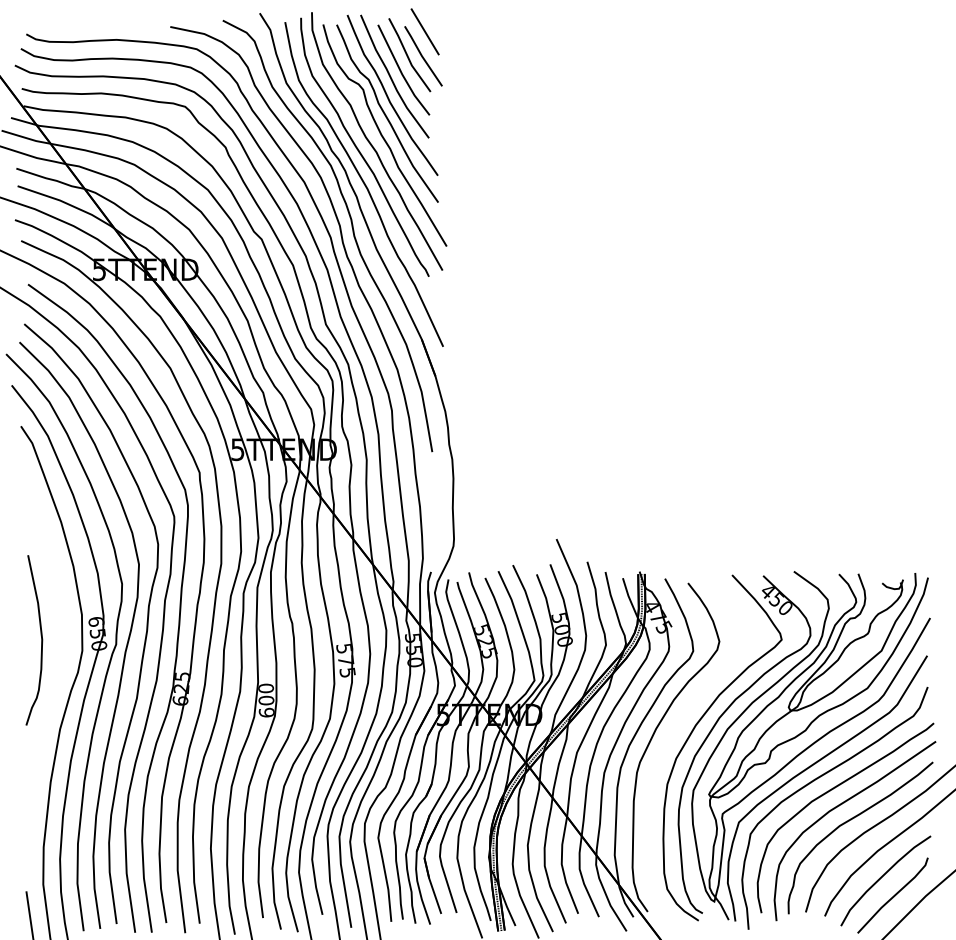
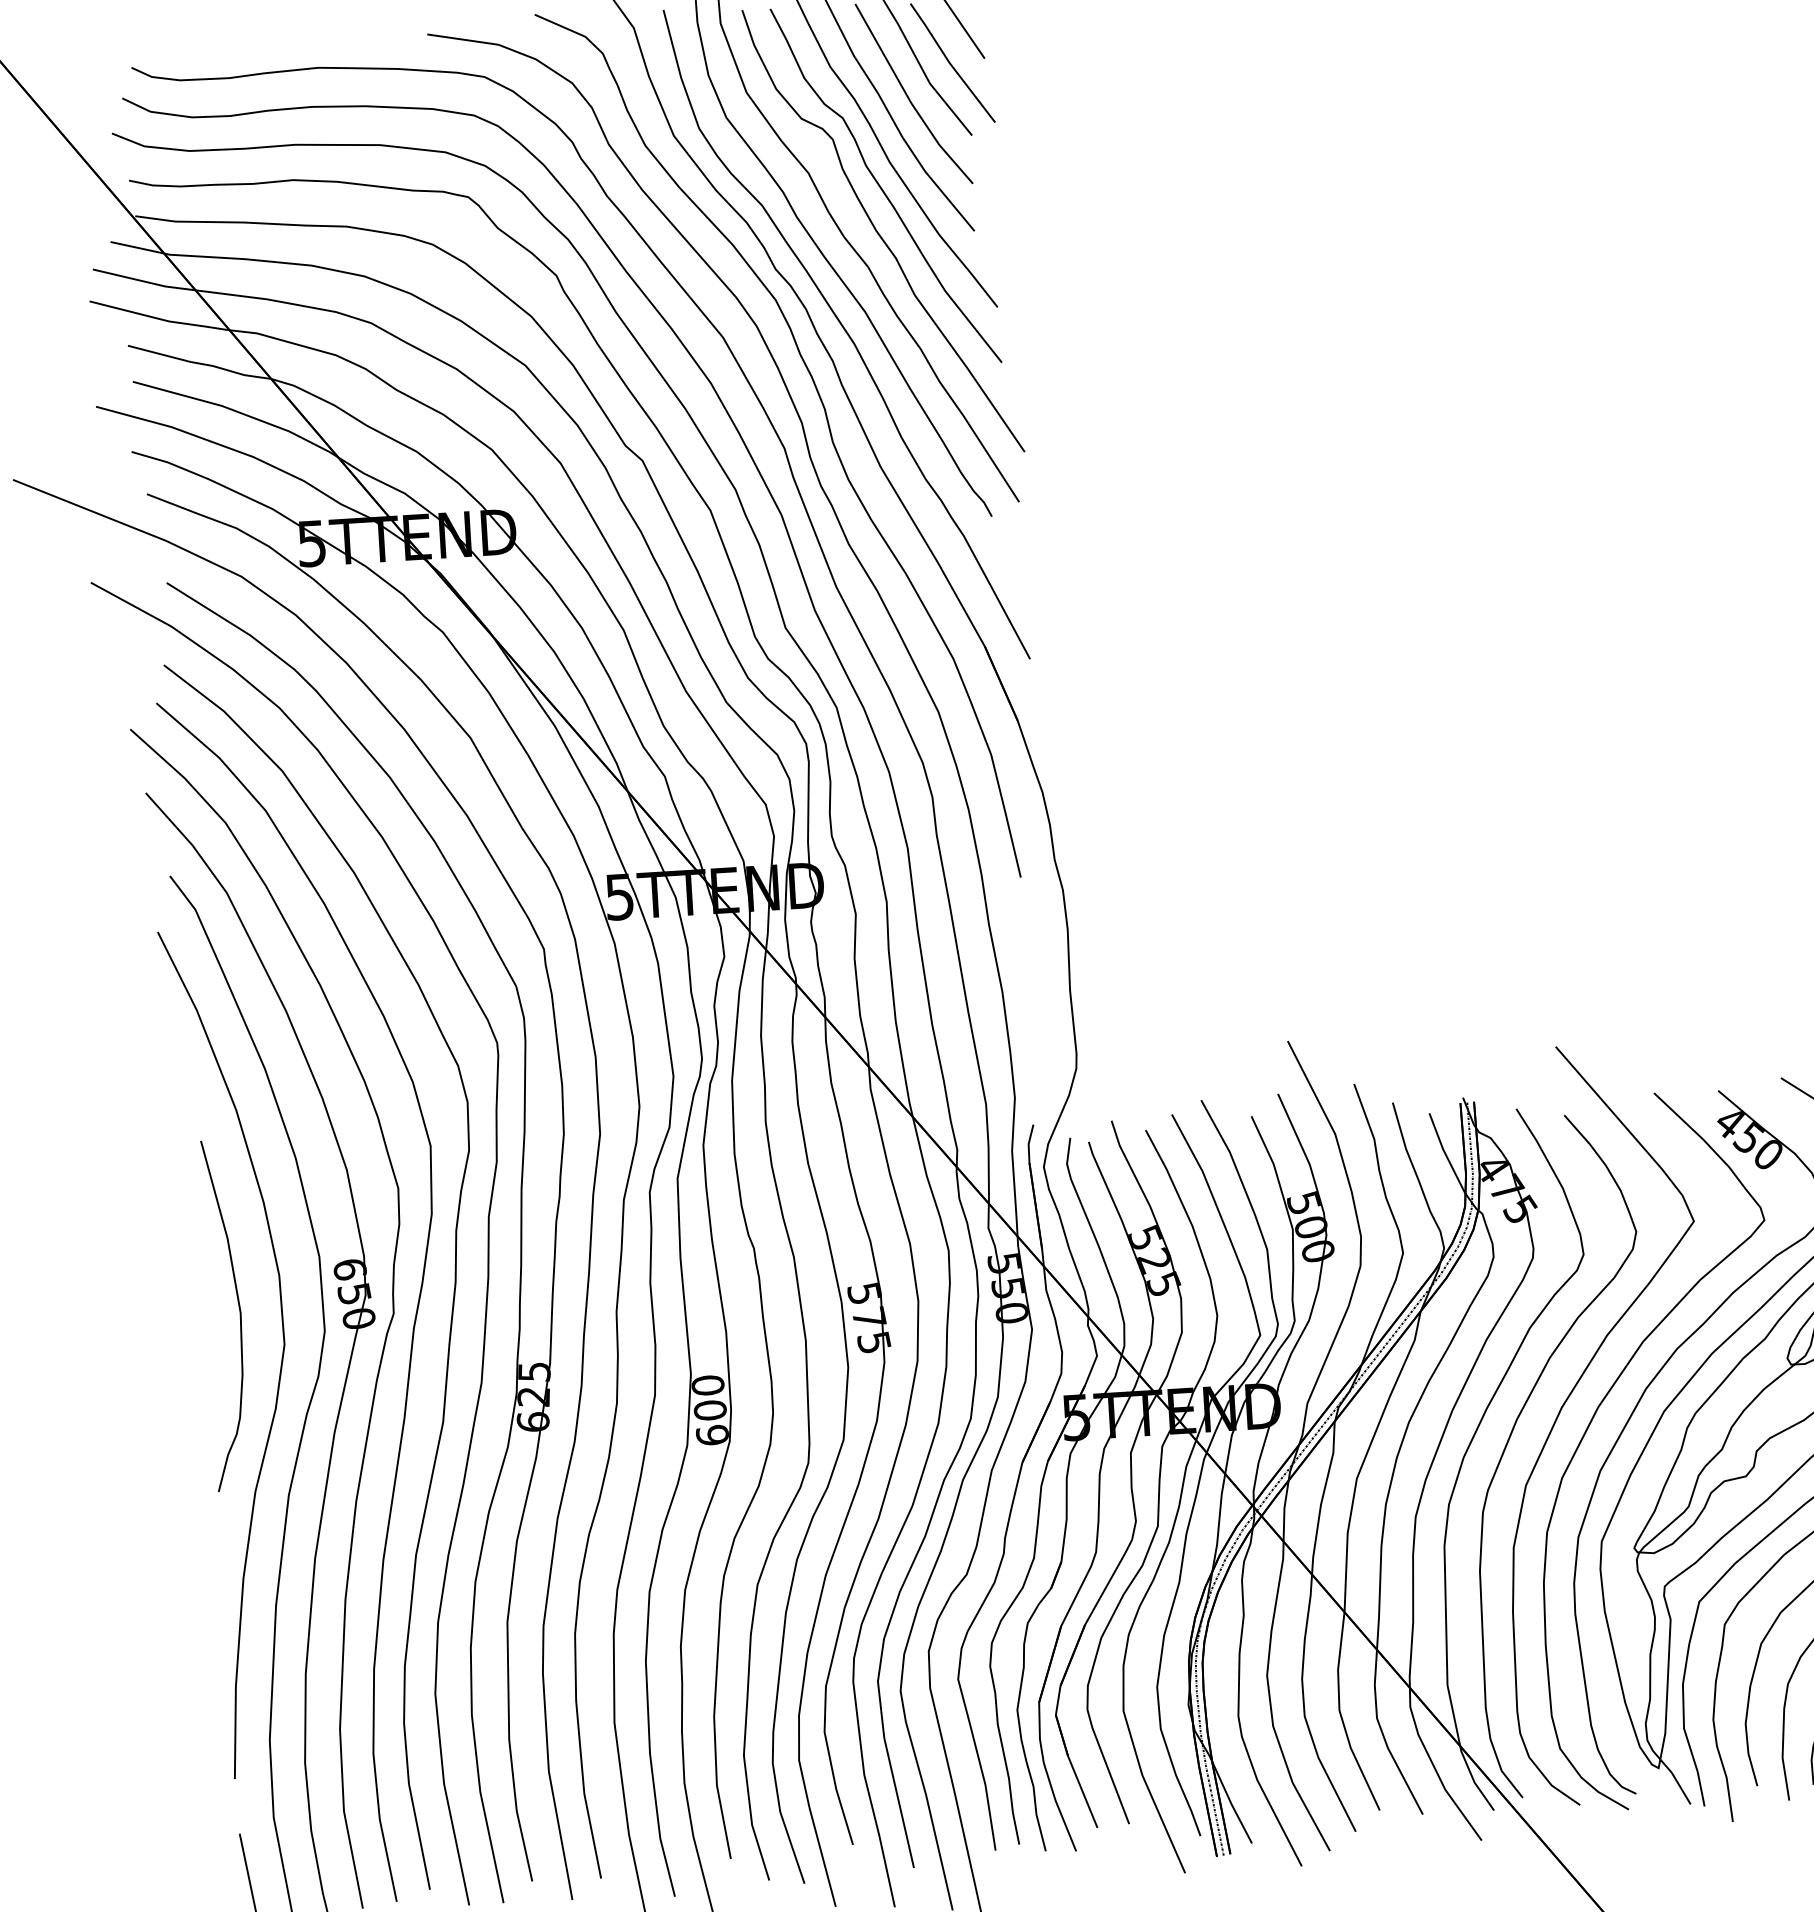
curve: (60, 660) -> (280, 1353), added
curve: (680, 723) -> (1566, 1405), added

